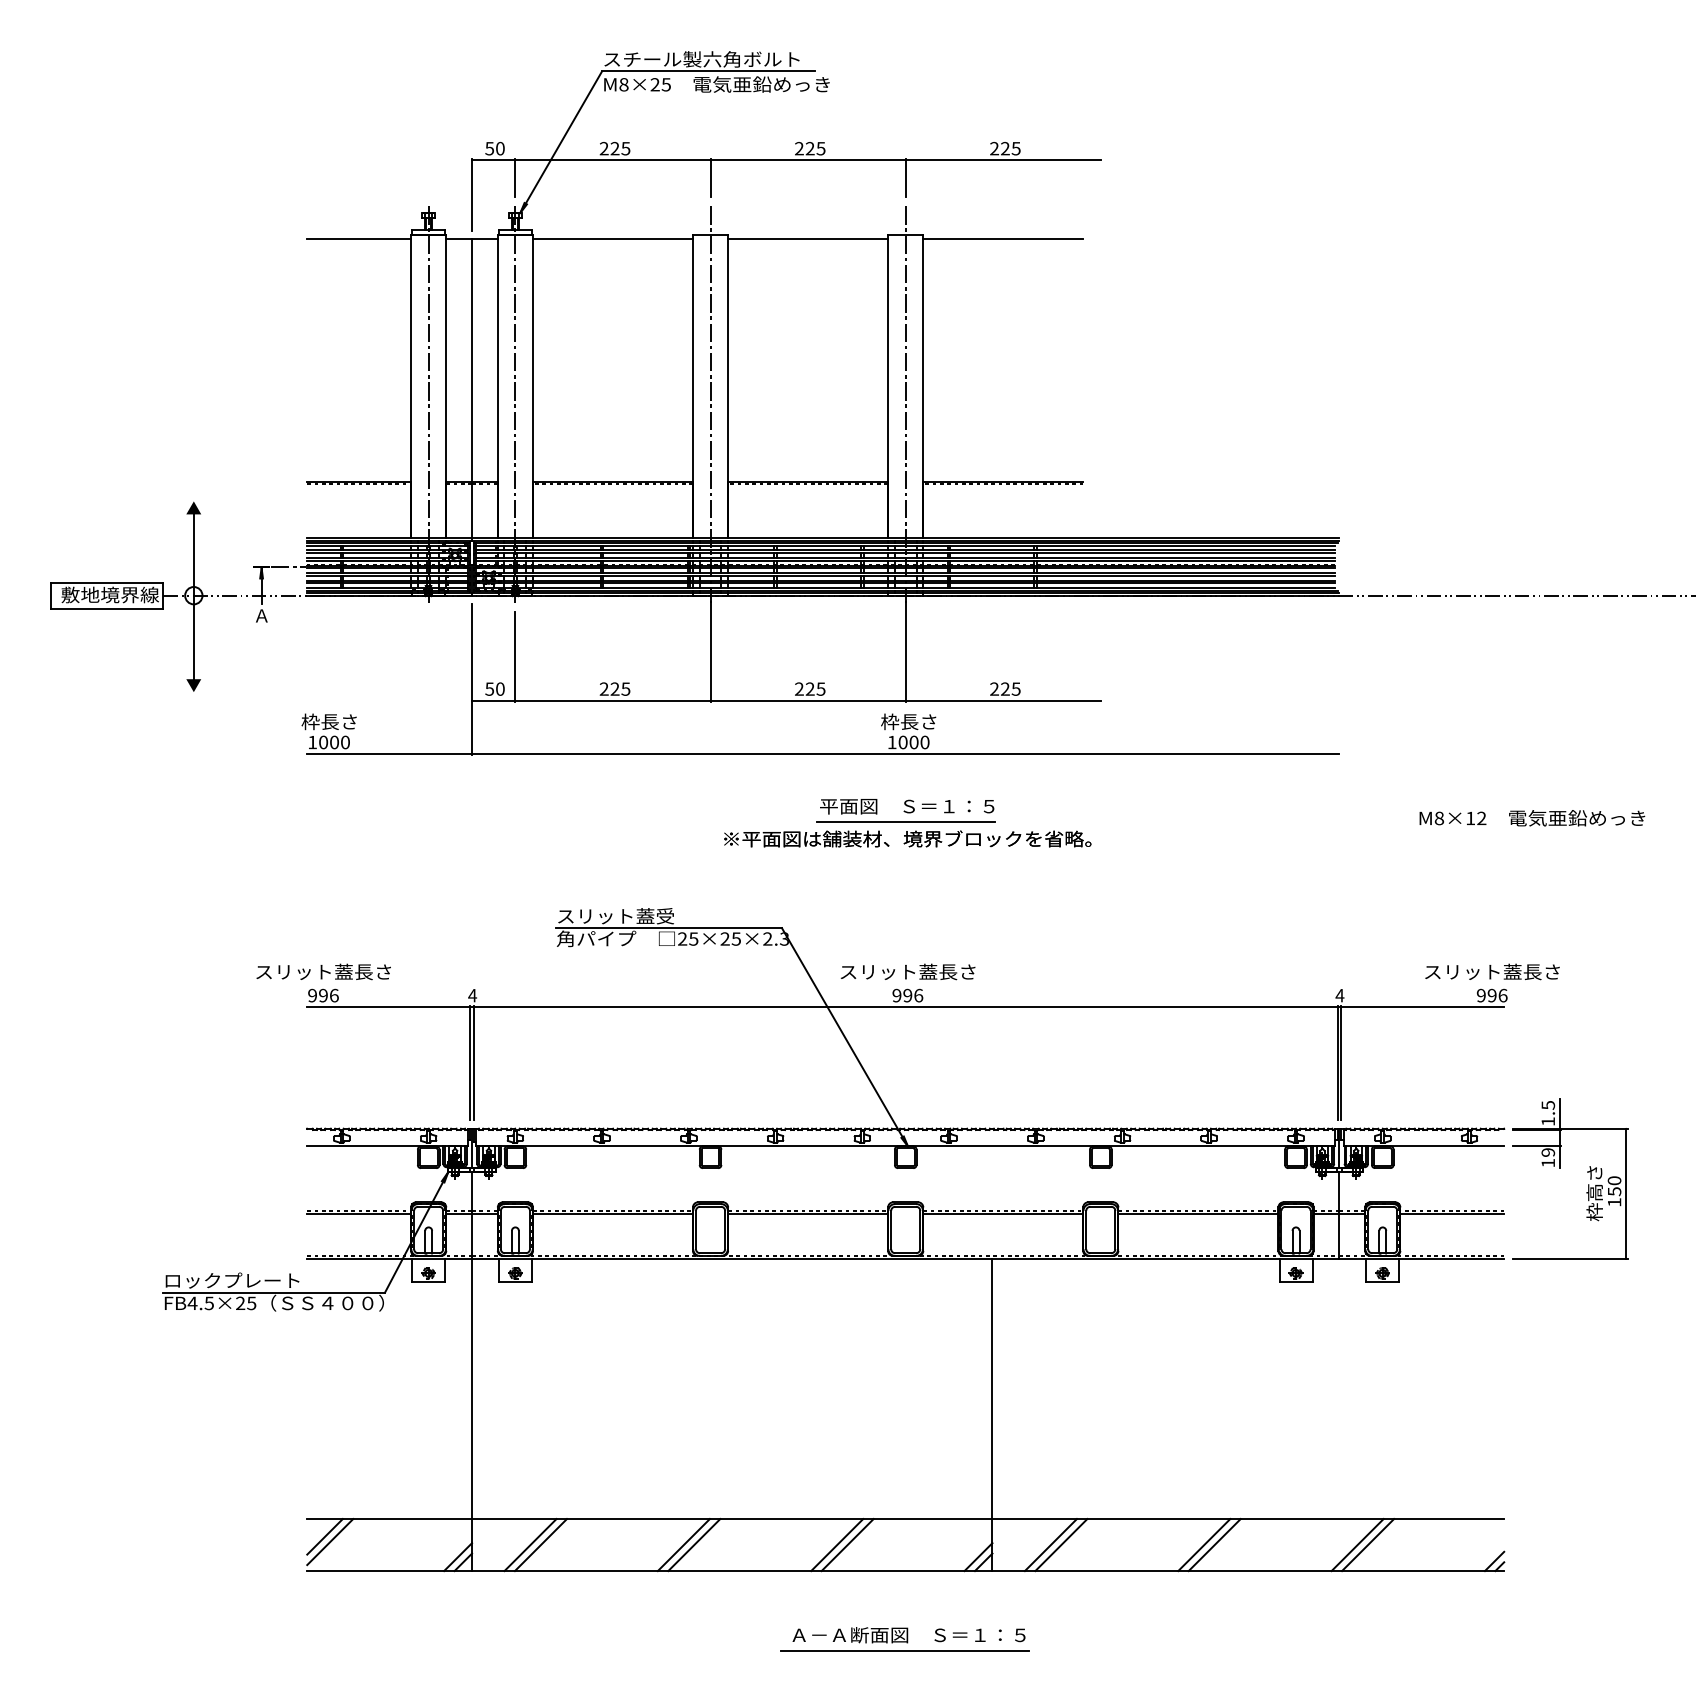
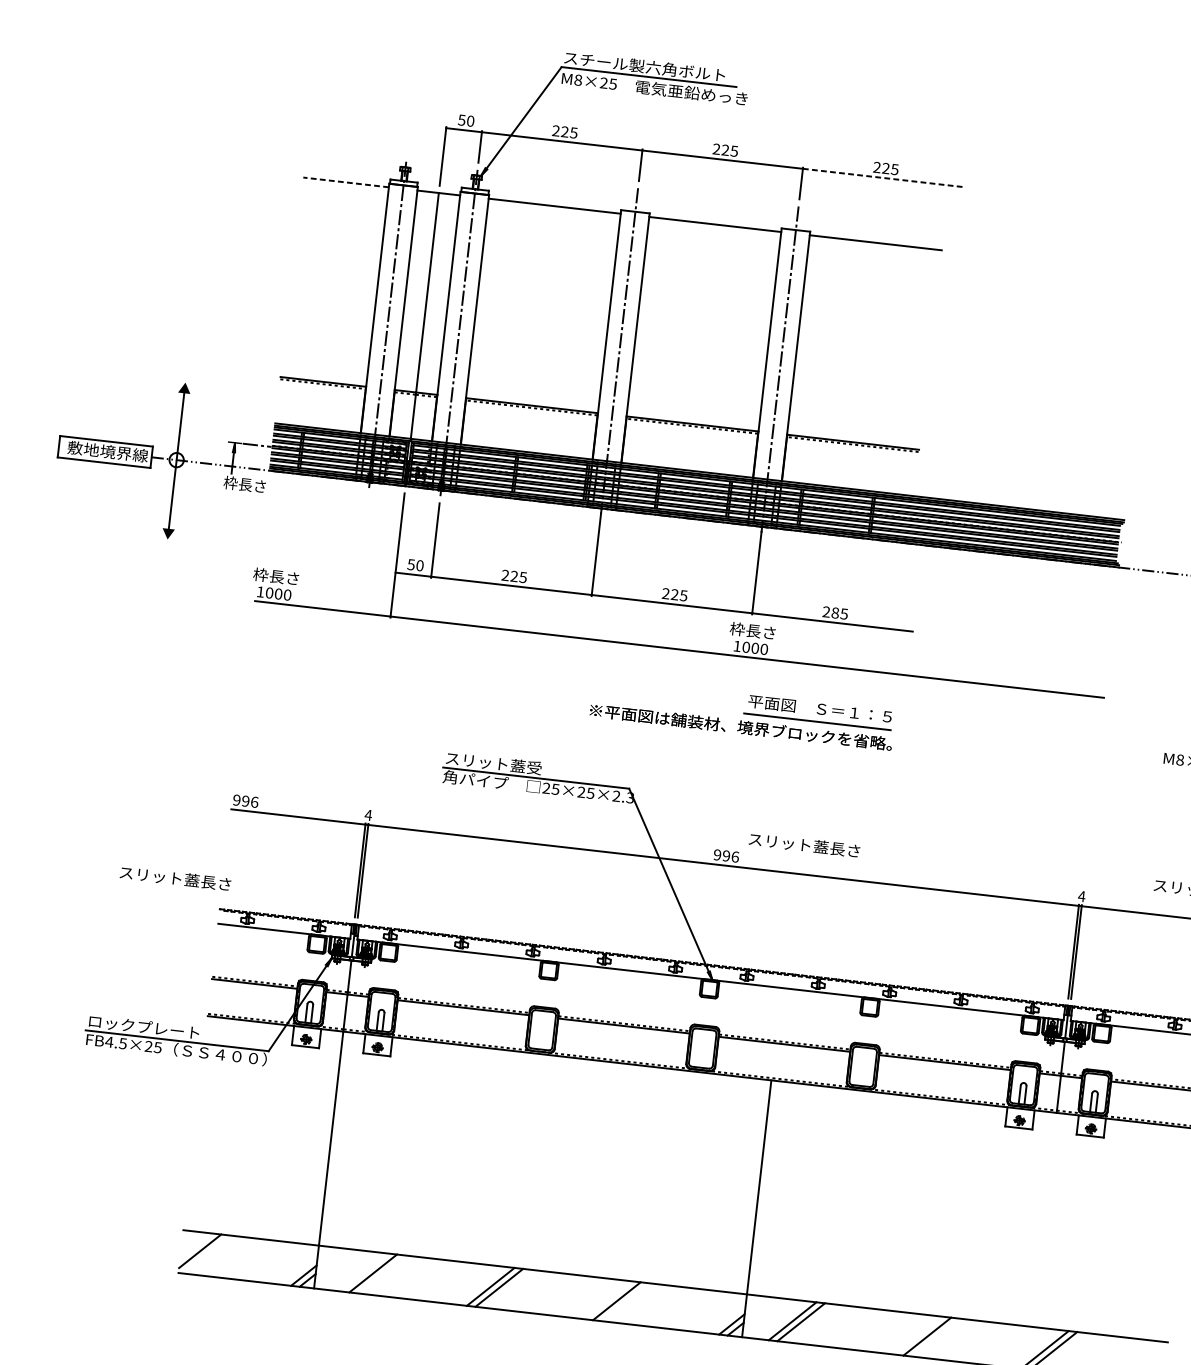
line: (1003, 160) -> (883, 178), solid -> dashed
line: (358, 239) -> (345, 182), solid -> dashed
text: (278, 615) -> (244, 484), Ａ -> 枠長さ
text: (1005, 688) -> (835, 612), 225 -> 285
part: (905, 810) -> (818, 712), moved
text: (323, 971) -> (175, 878), moved
text: (907, 971) -> (804, 844), moved
line: (324, 1536) -> (195, 1246), removed
line: (530, 1545) -> (364, 1272), removed
line: (847, 1545) -> (625, 1302), removed
line: (1204, 1545) -> (918, 1336), removed

